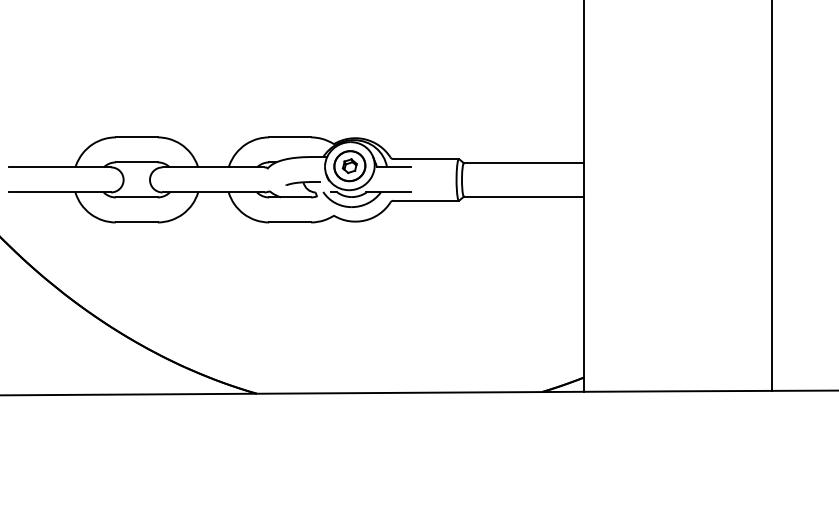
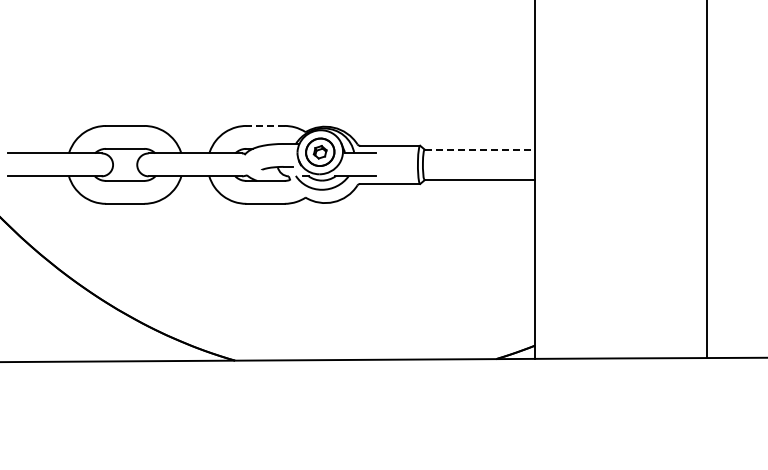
line: (290, 136) -> (265, 125), solid -> dashed
line: (524, 163) -> (480, 149), solid -> dashed

